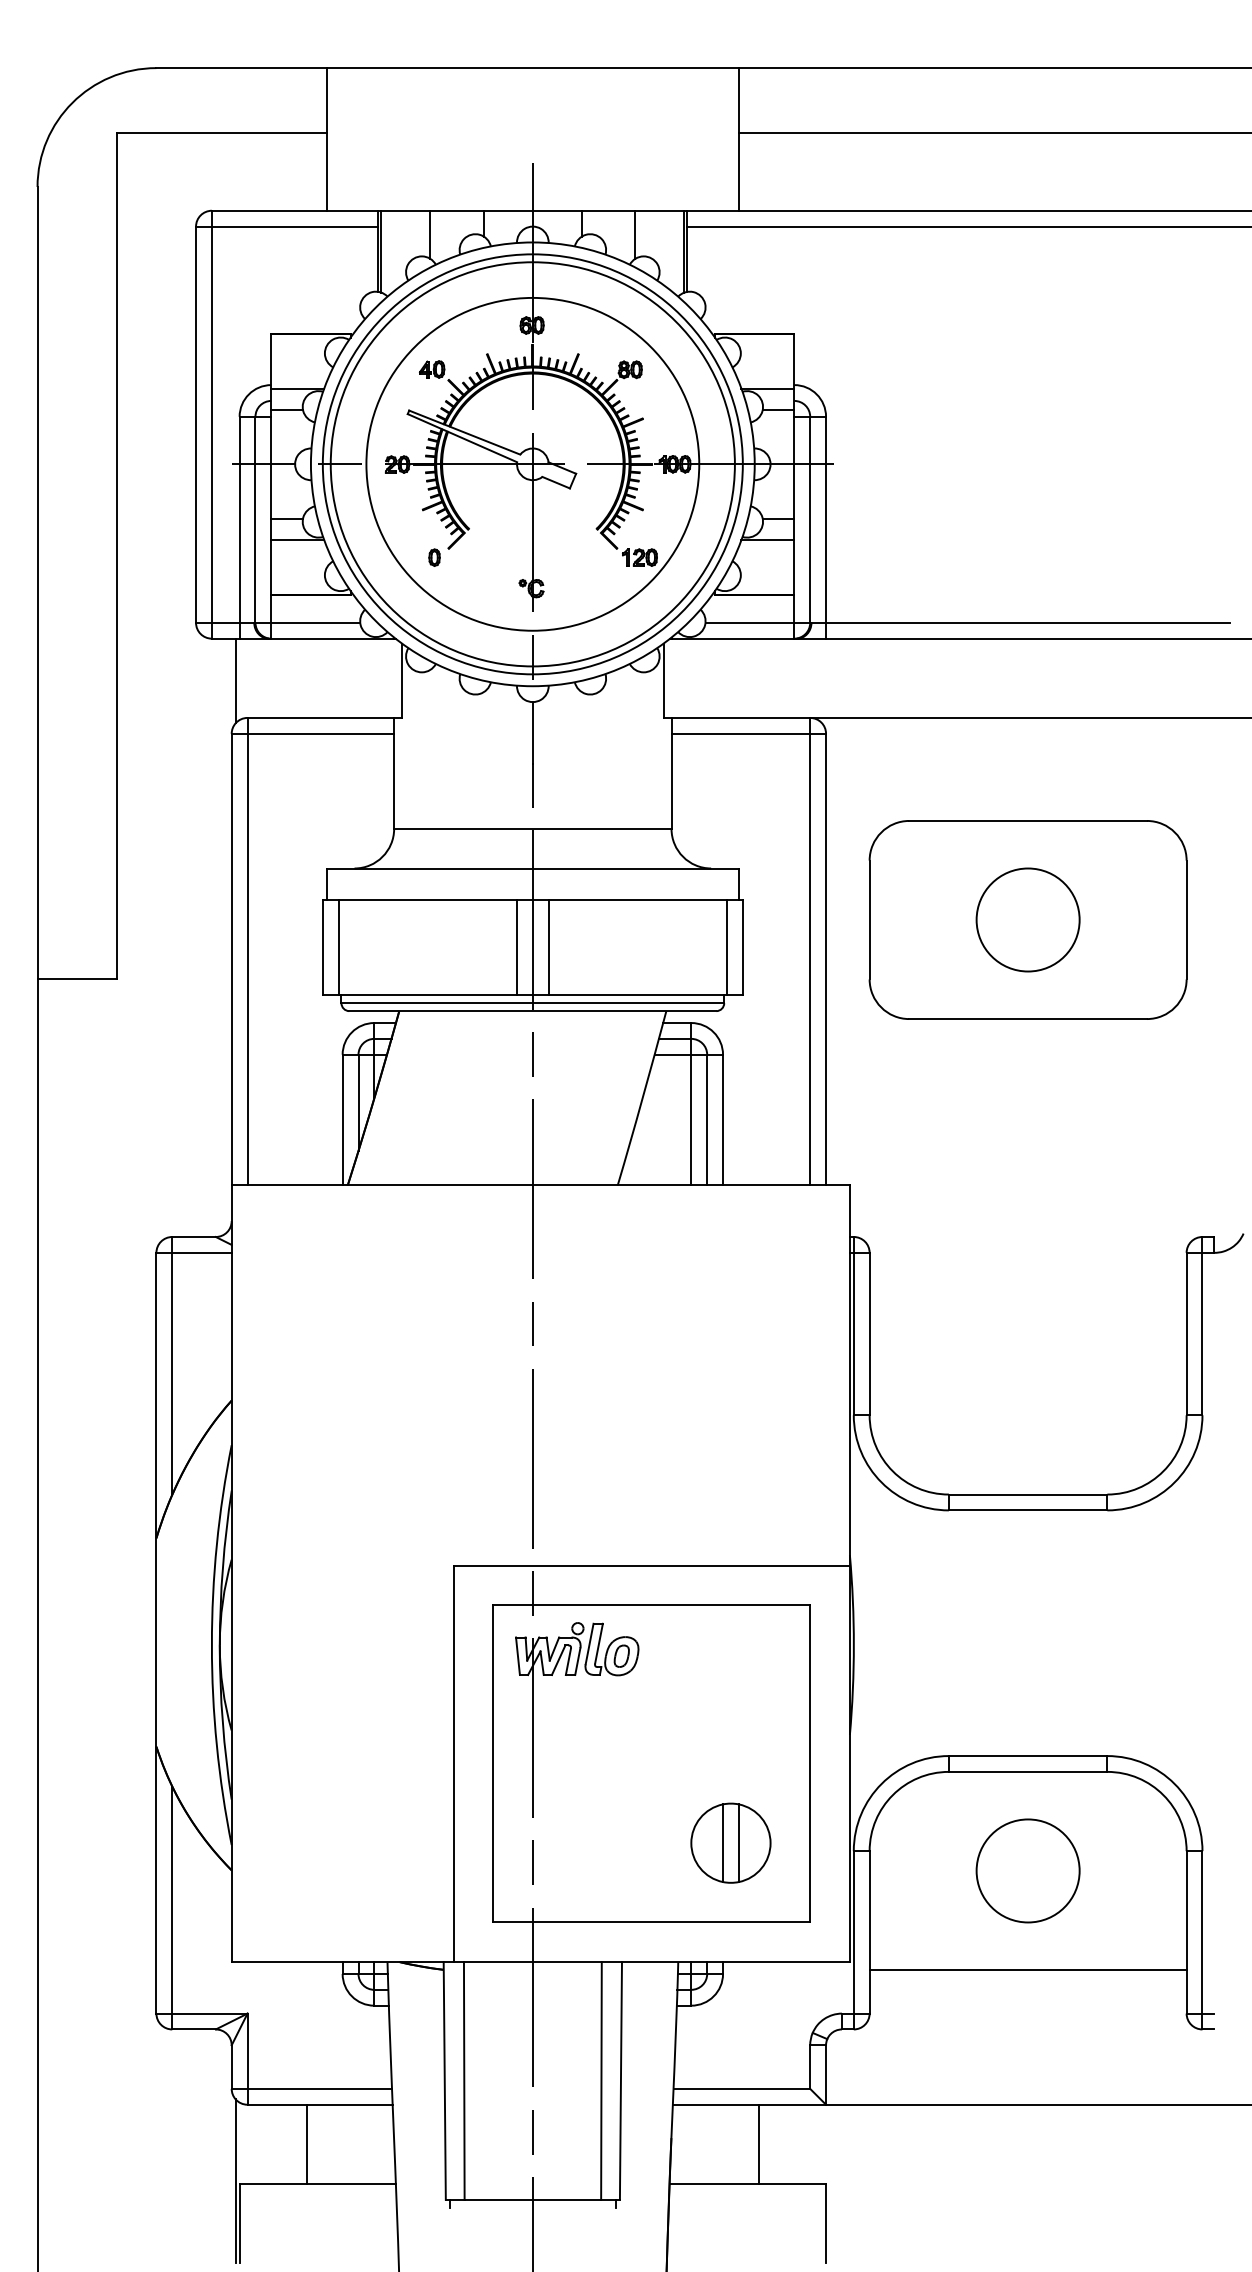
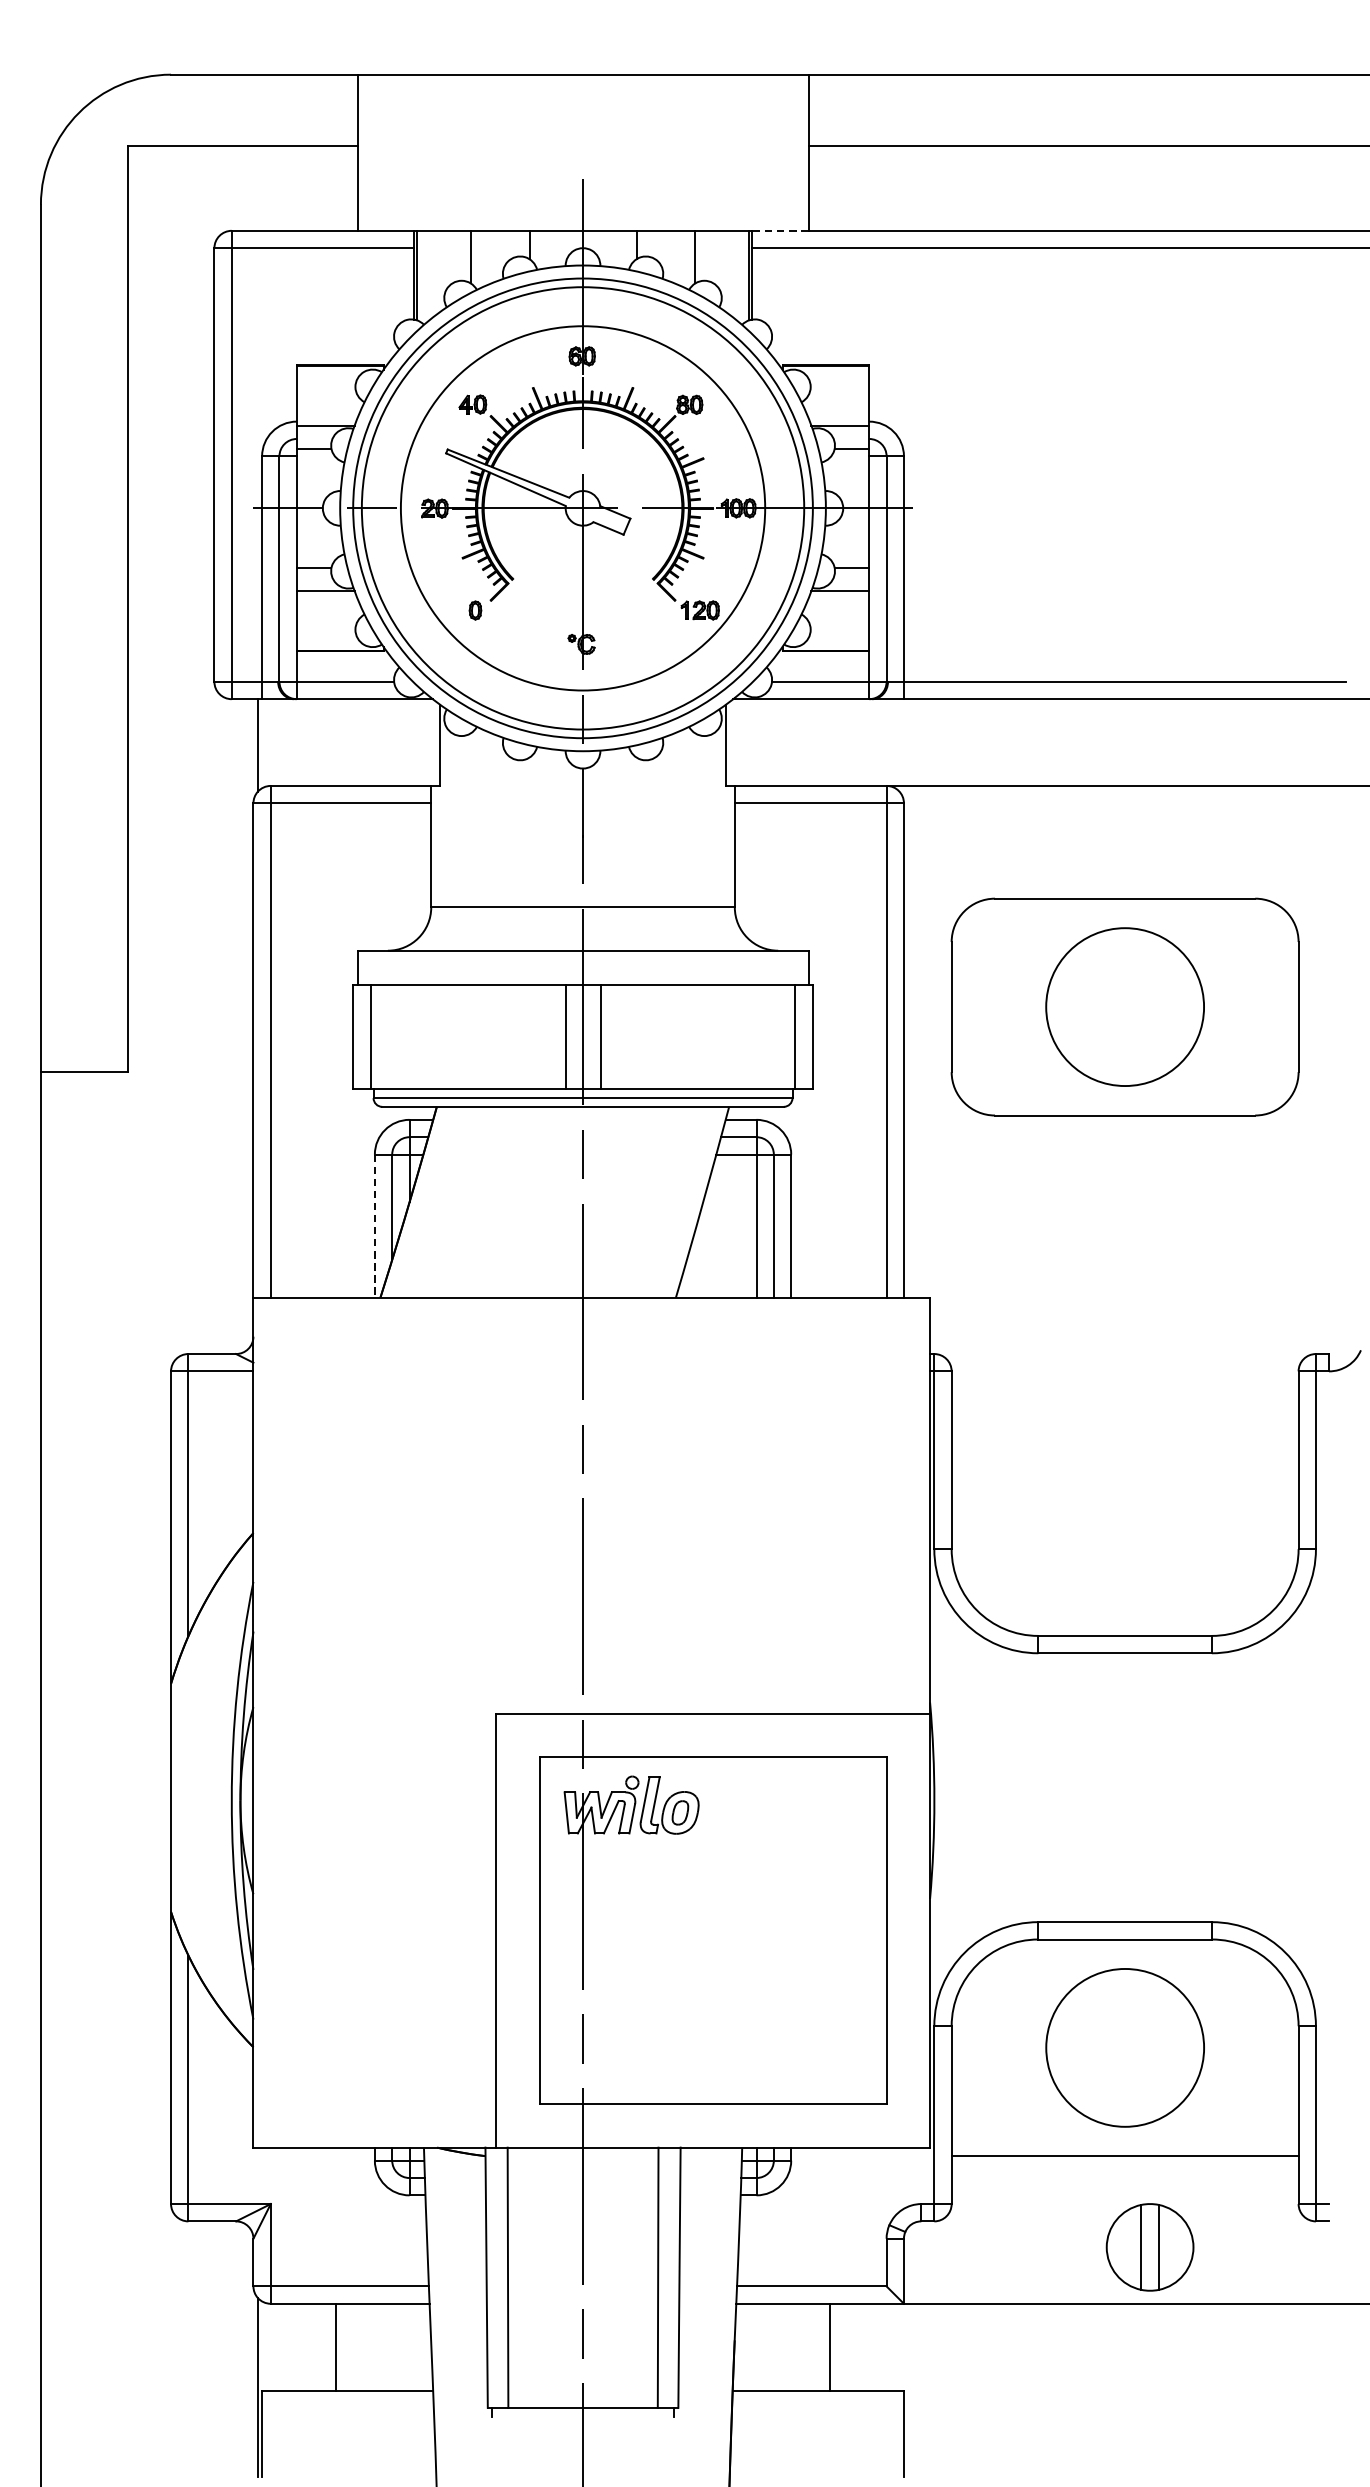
line: (713, 210) -> (780, 230), solid -> dashed
circle: (1027, 919) -> (1124, 1006), size x1.4
line: (342, 1120) -> (374, 1226), solid -> dashed
part: (730, 1842) -> (1149, 2246), moved
circle: (1027, 1870) -> (1124, 2047), size x1.4

